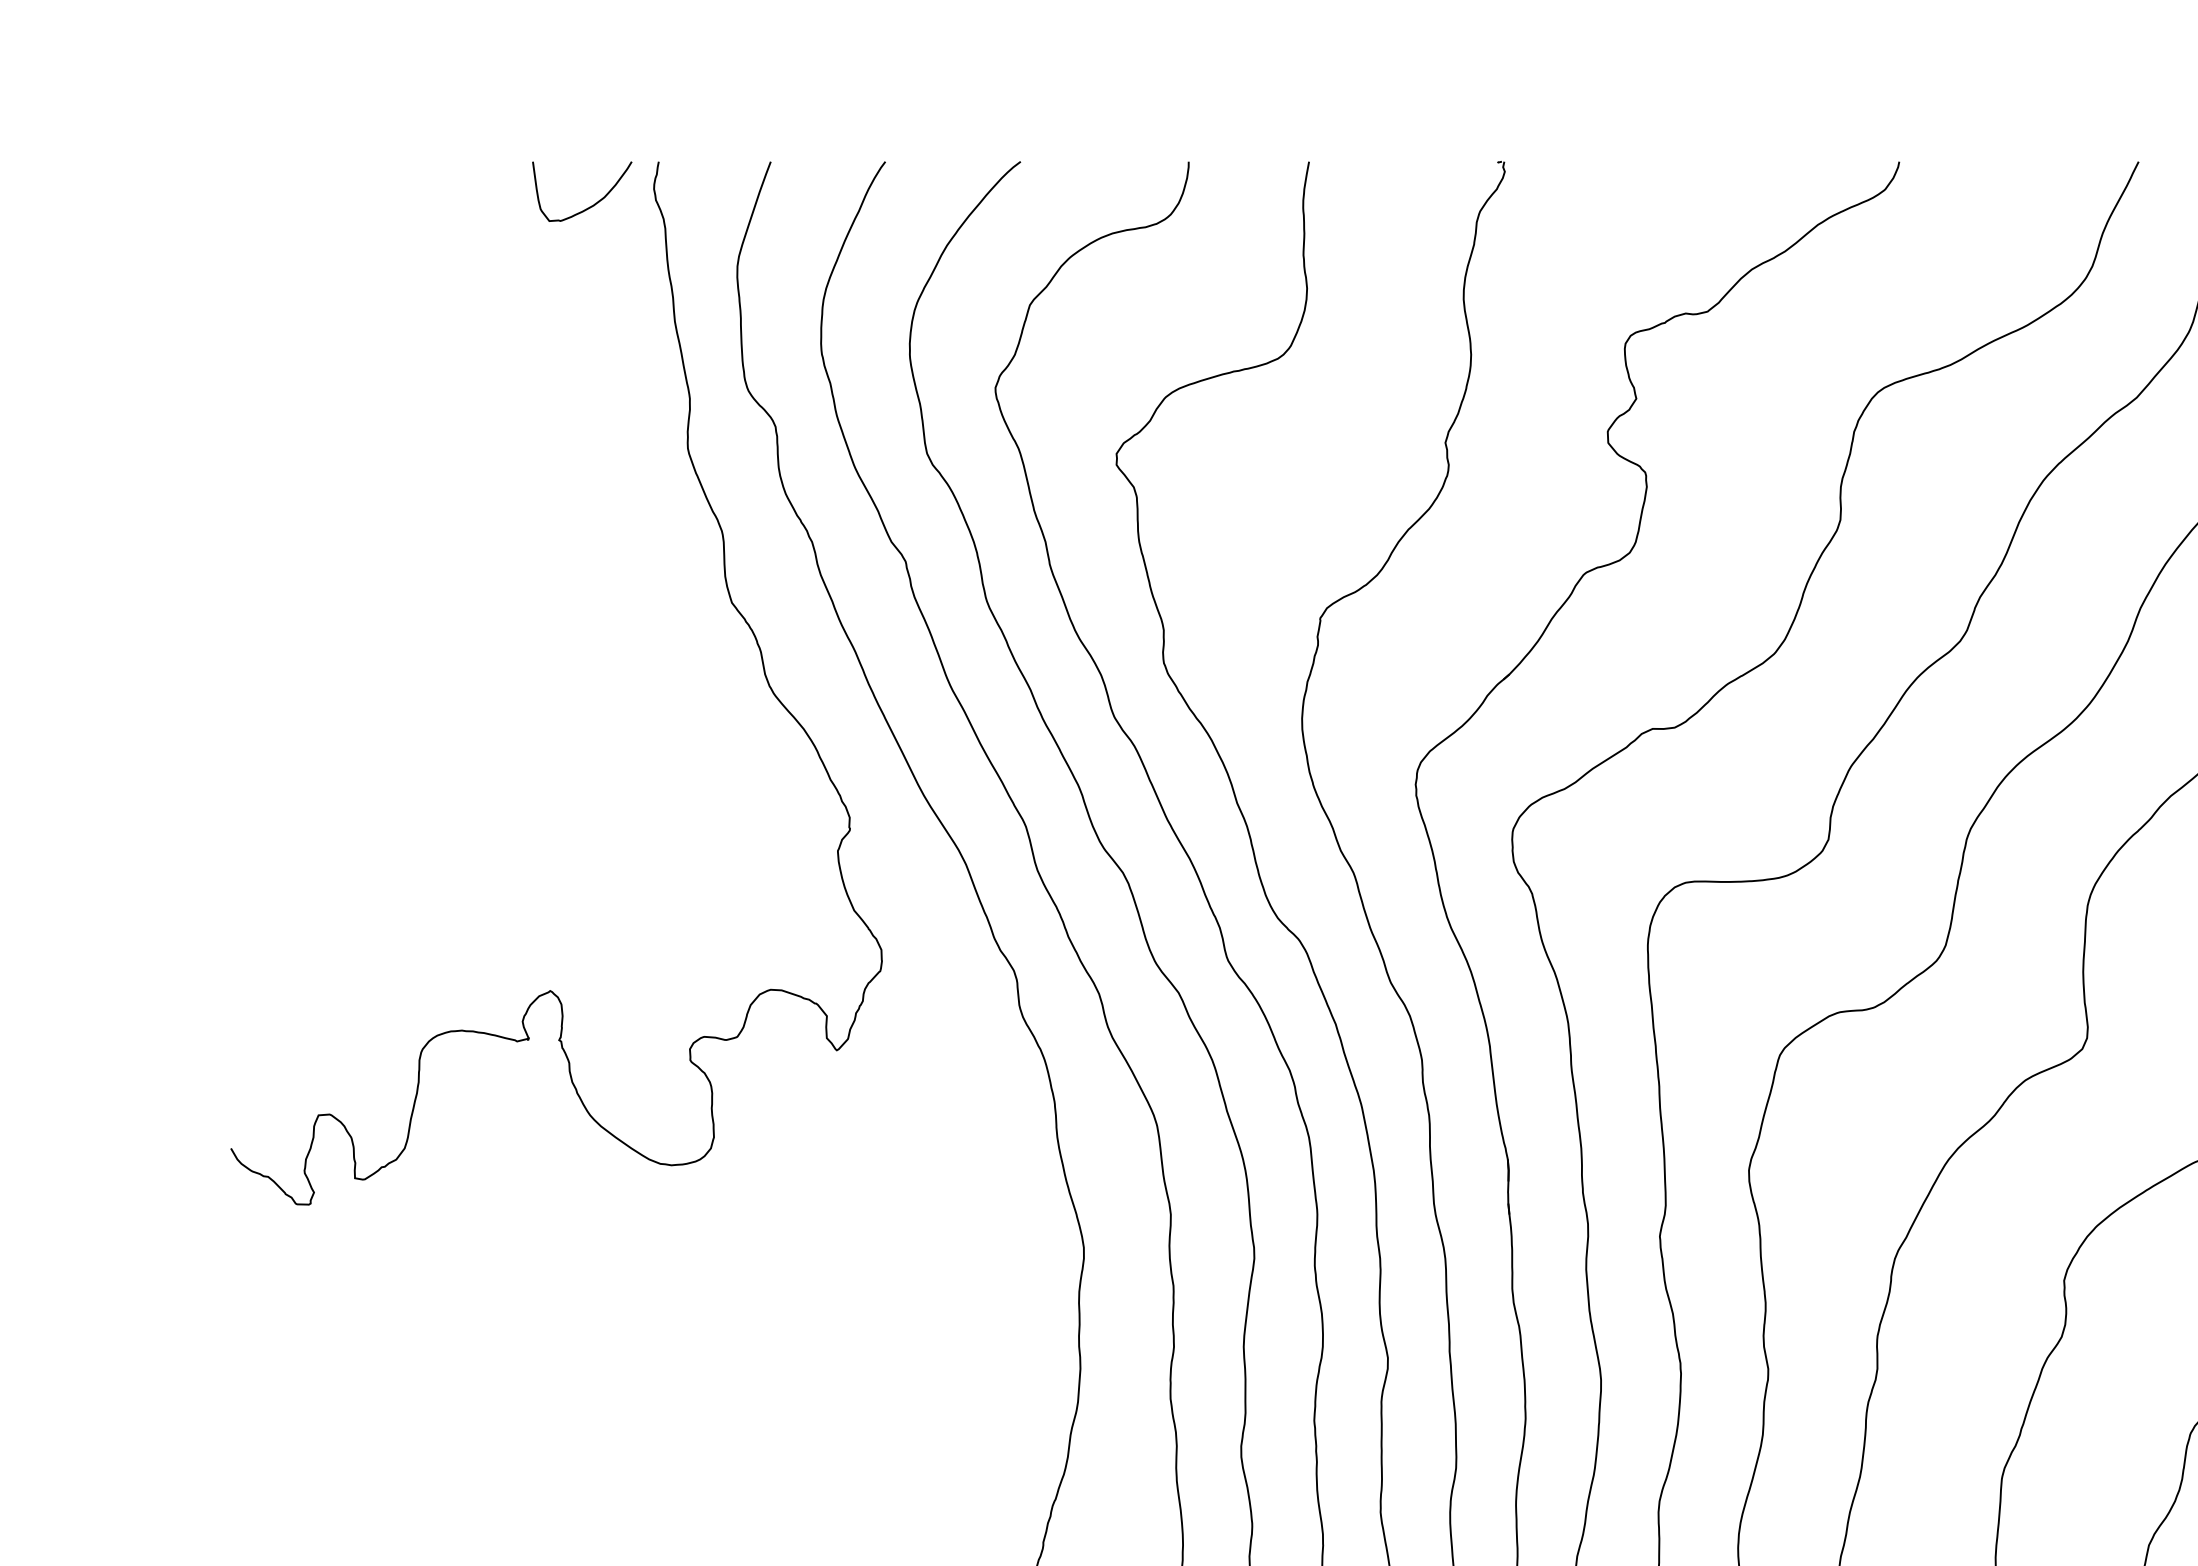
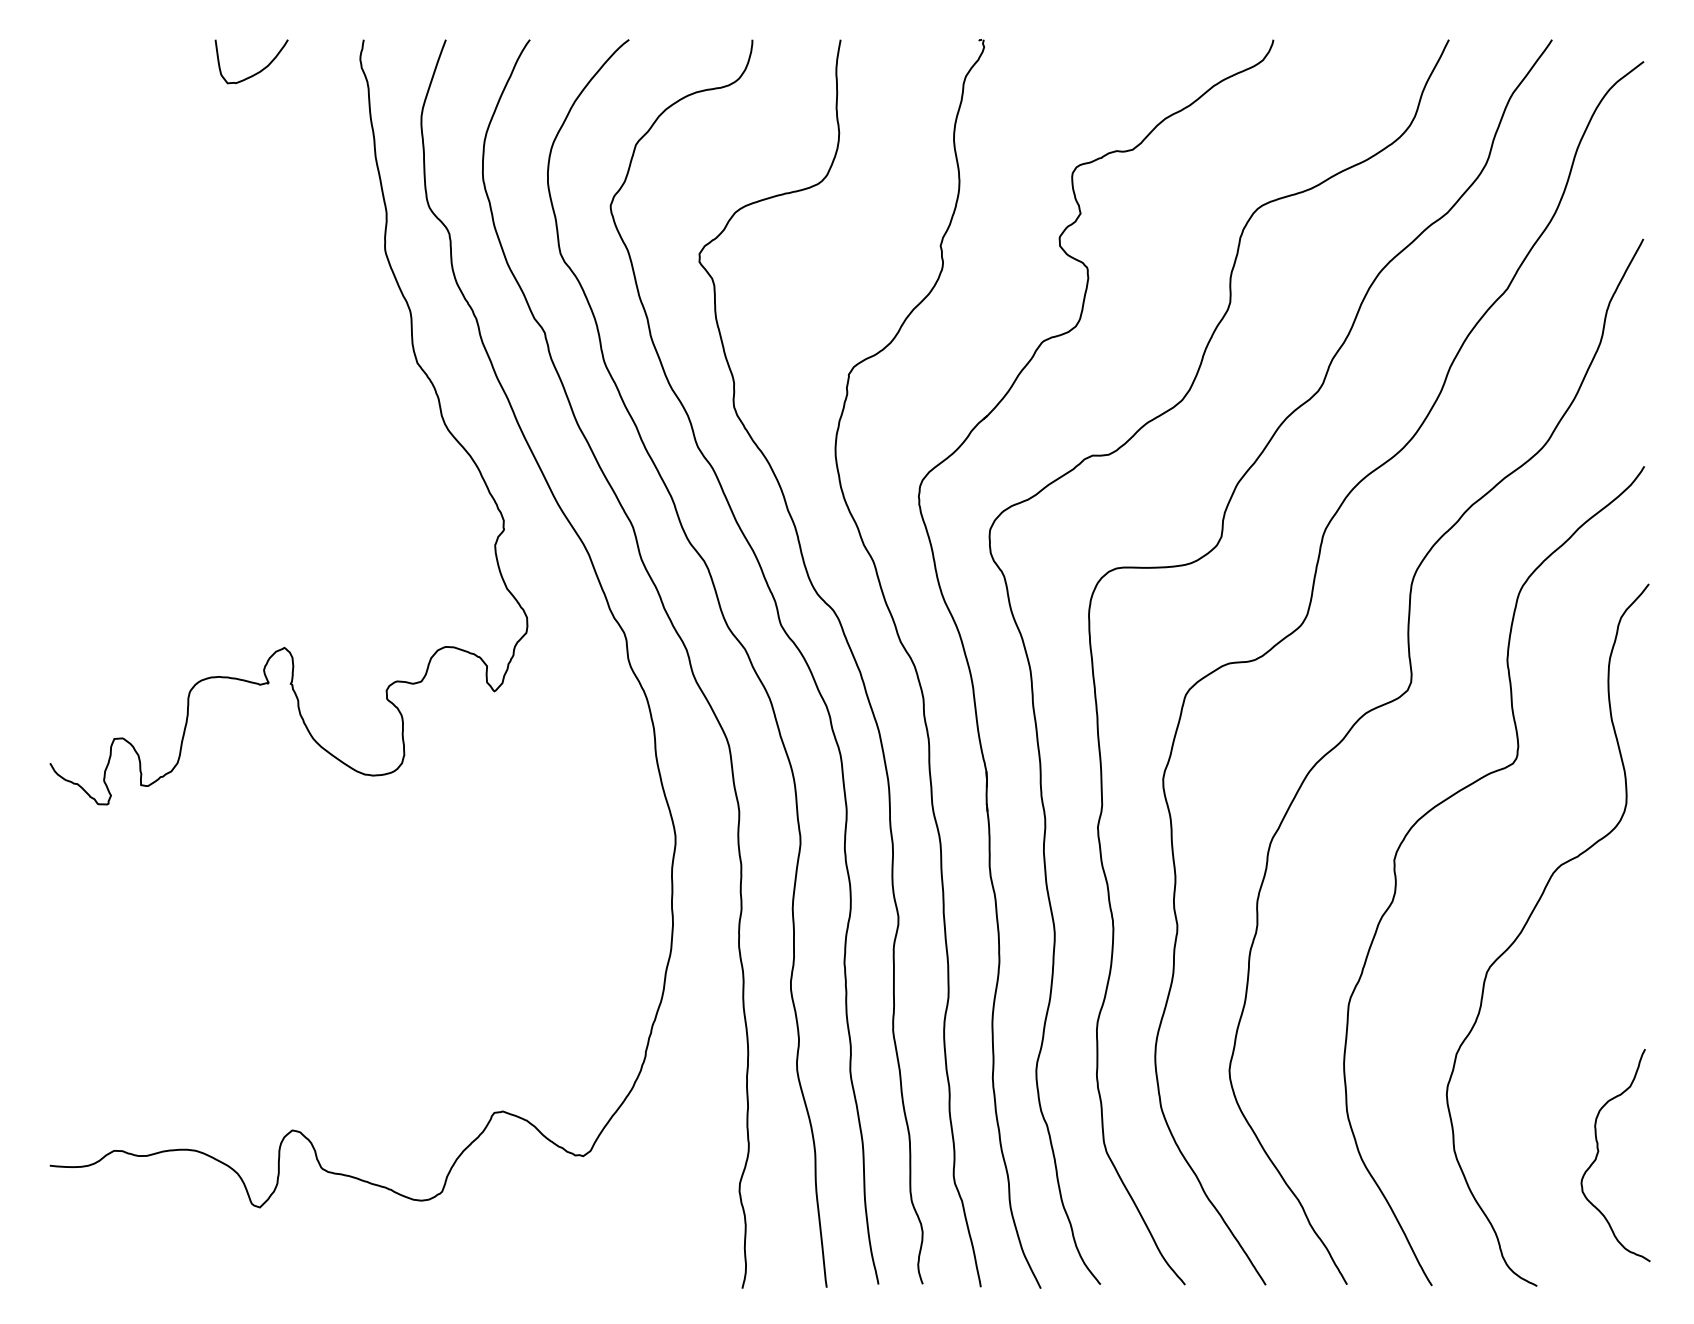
curve: (588, 206) -> (256, 72), moved

